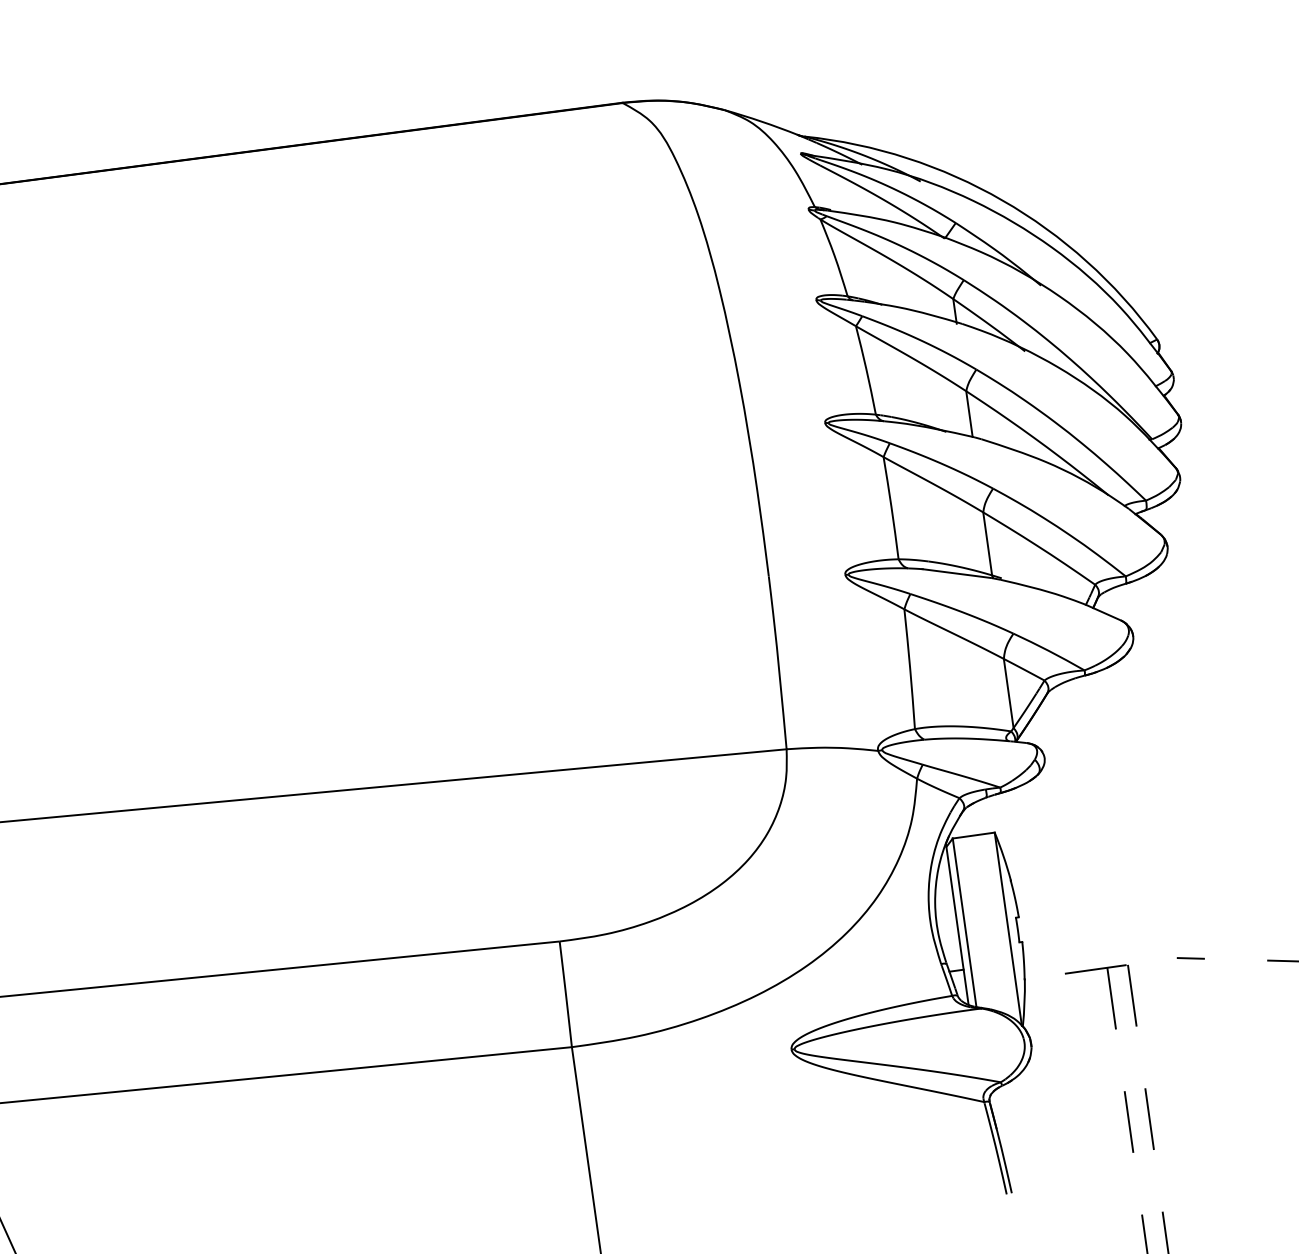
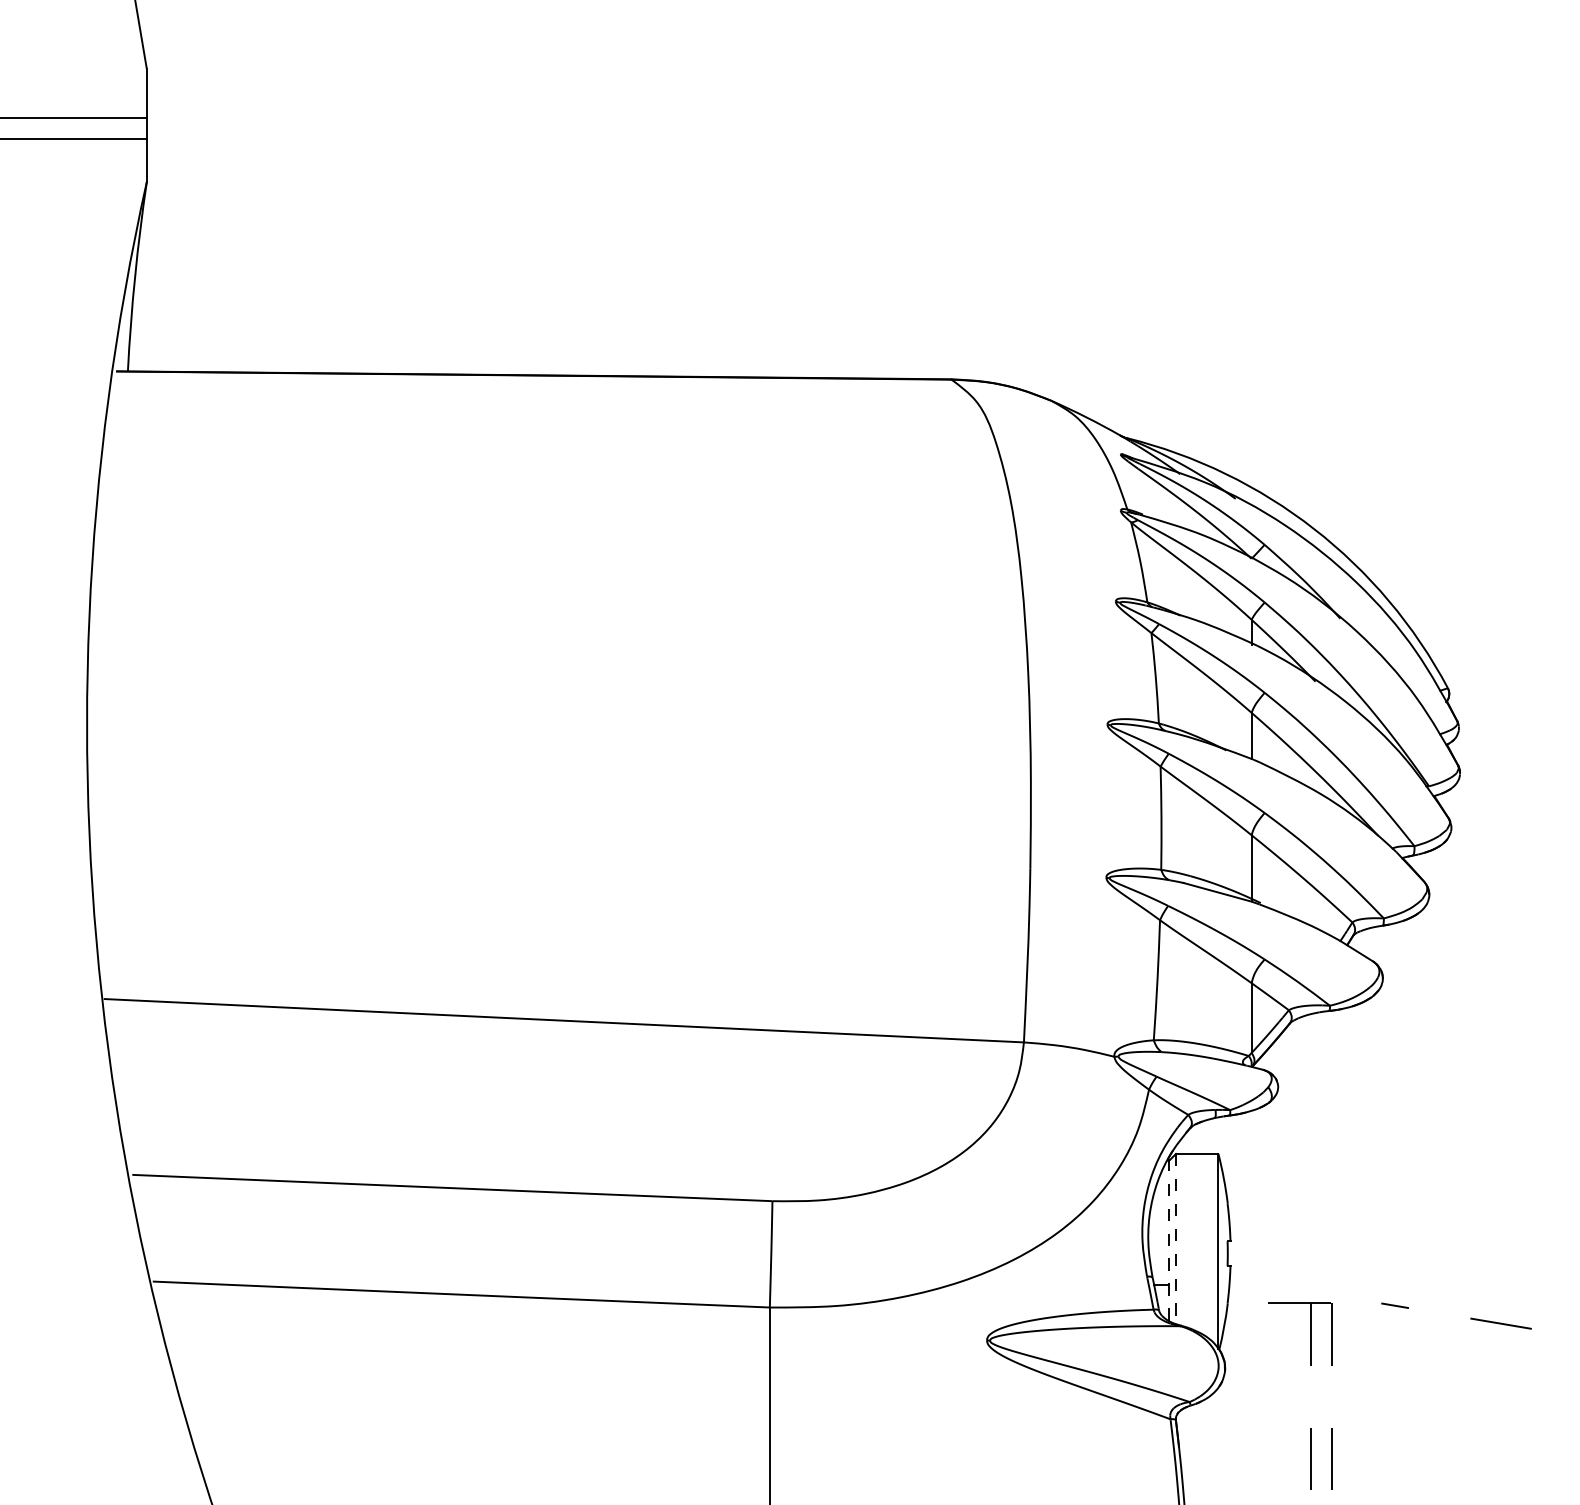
line: (965, 923) -> (1176, 1239), solid -> dashed
line: (957, 925) -> (1168, 1240), solid -> dashed

